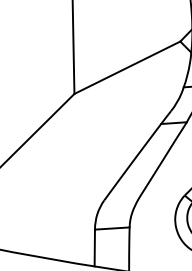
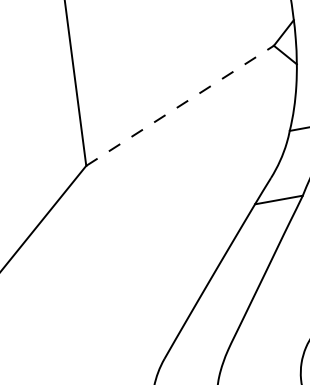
line: (127, 67) -> (180, 105), solid -> dashed

